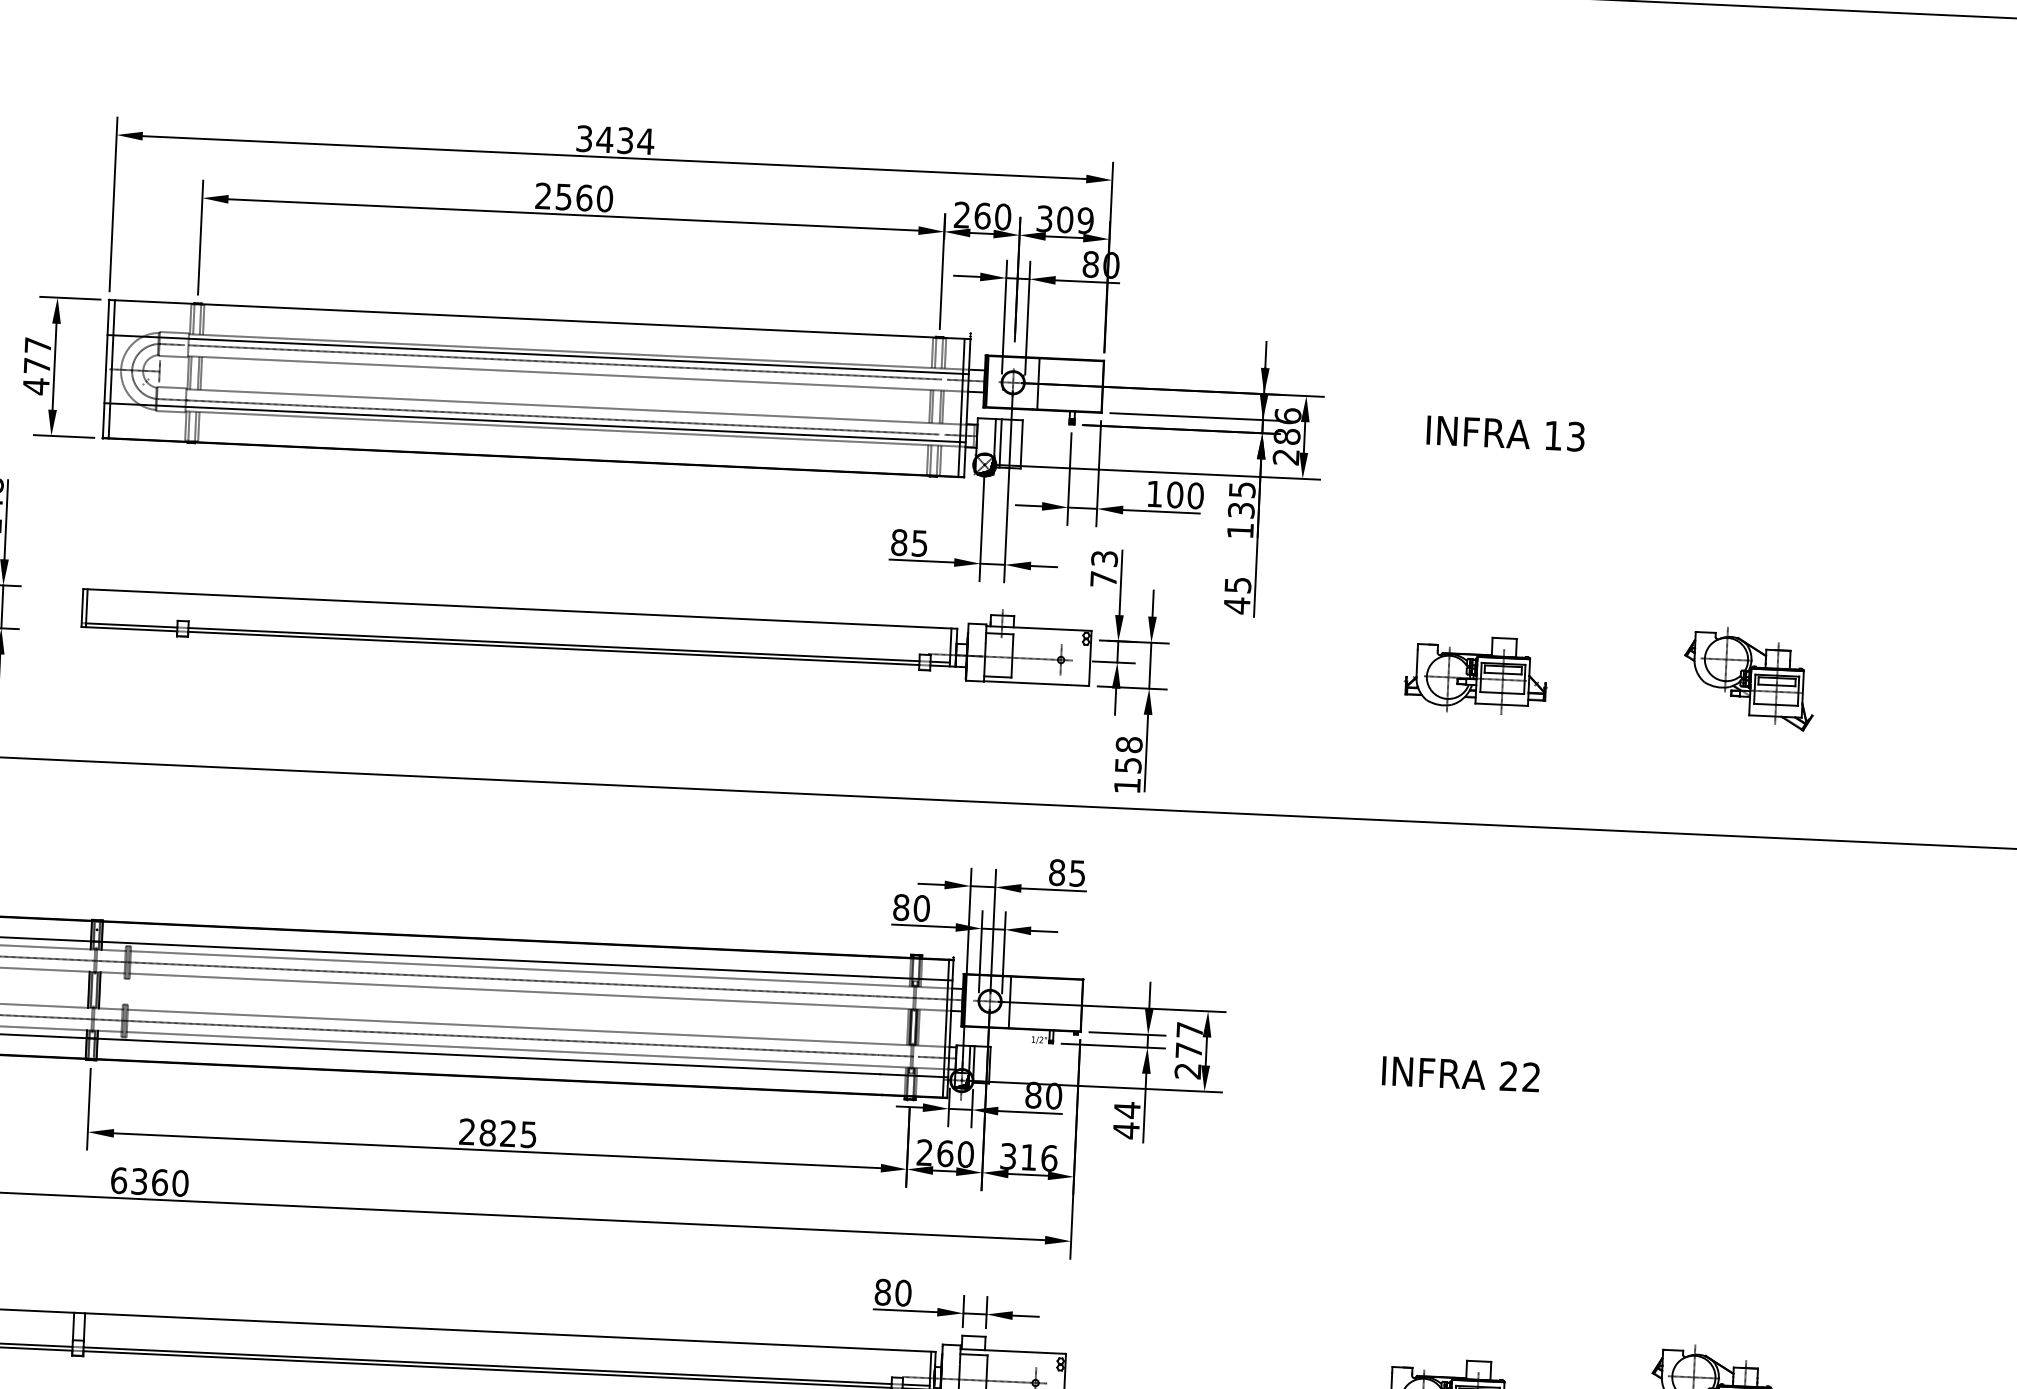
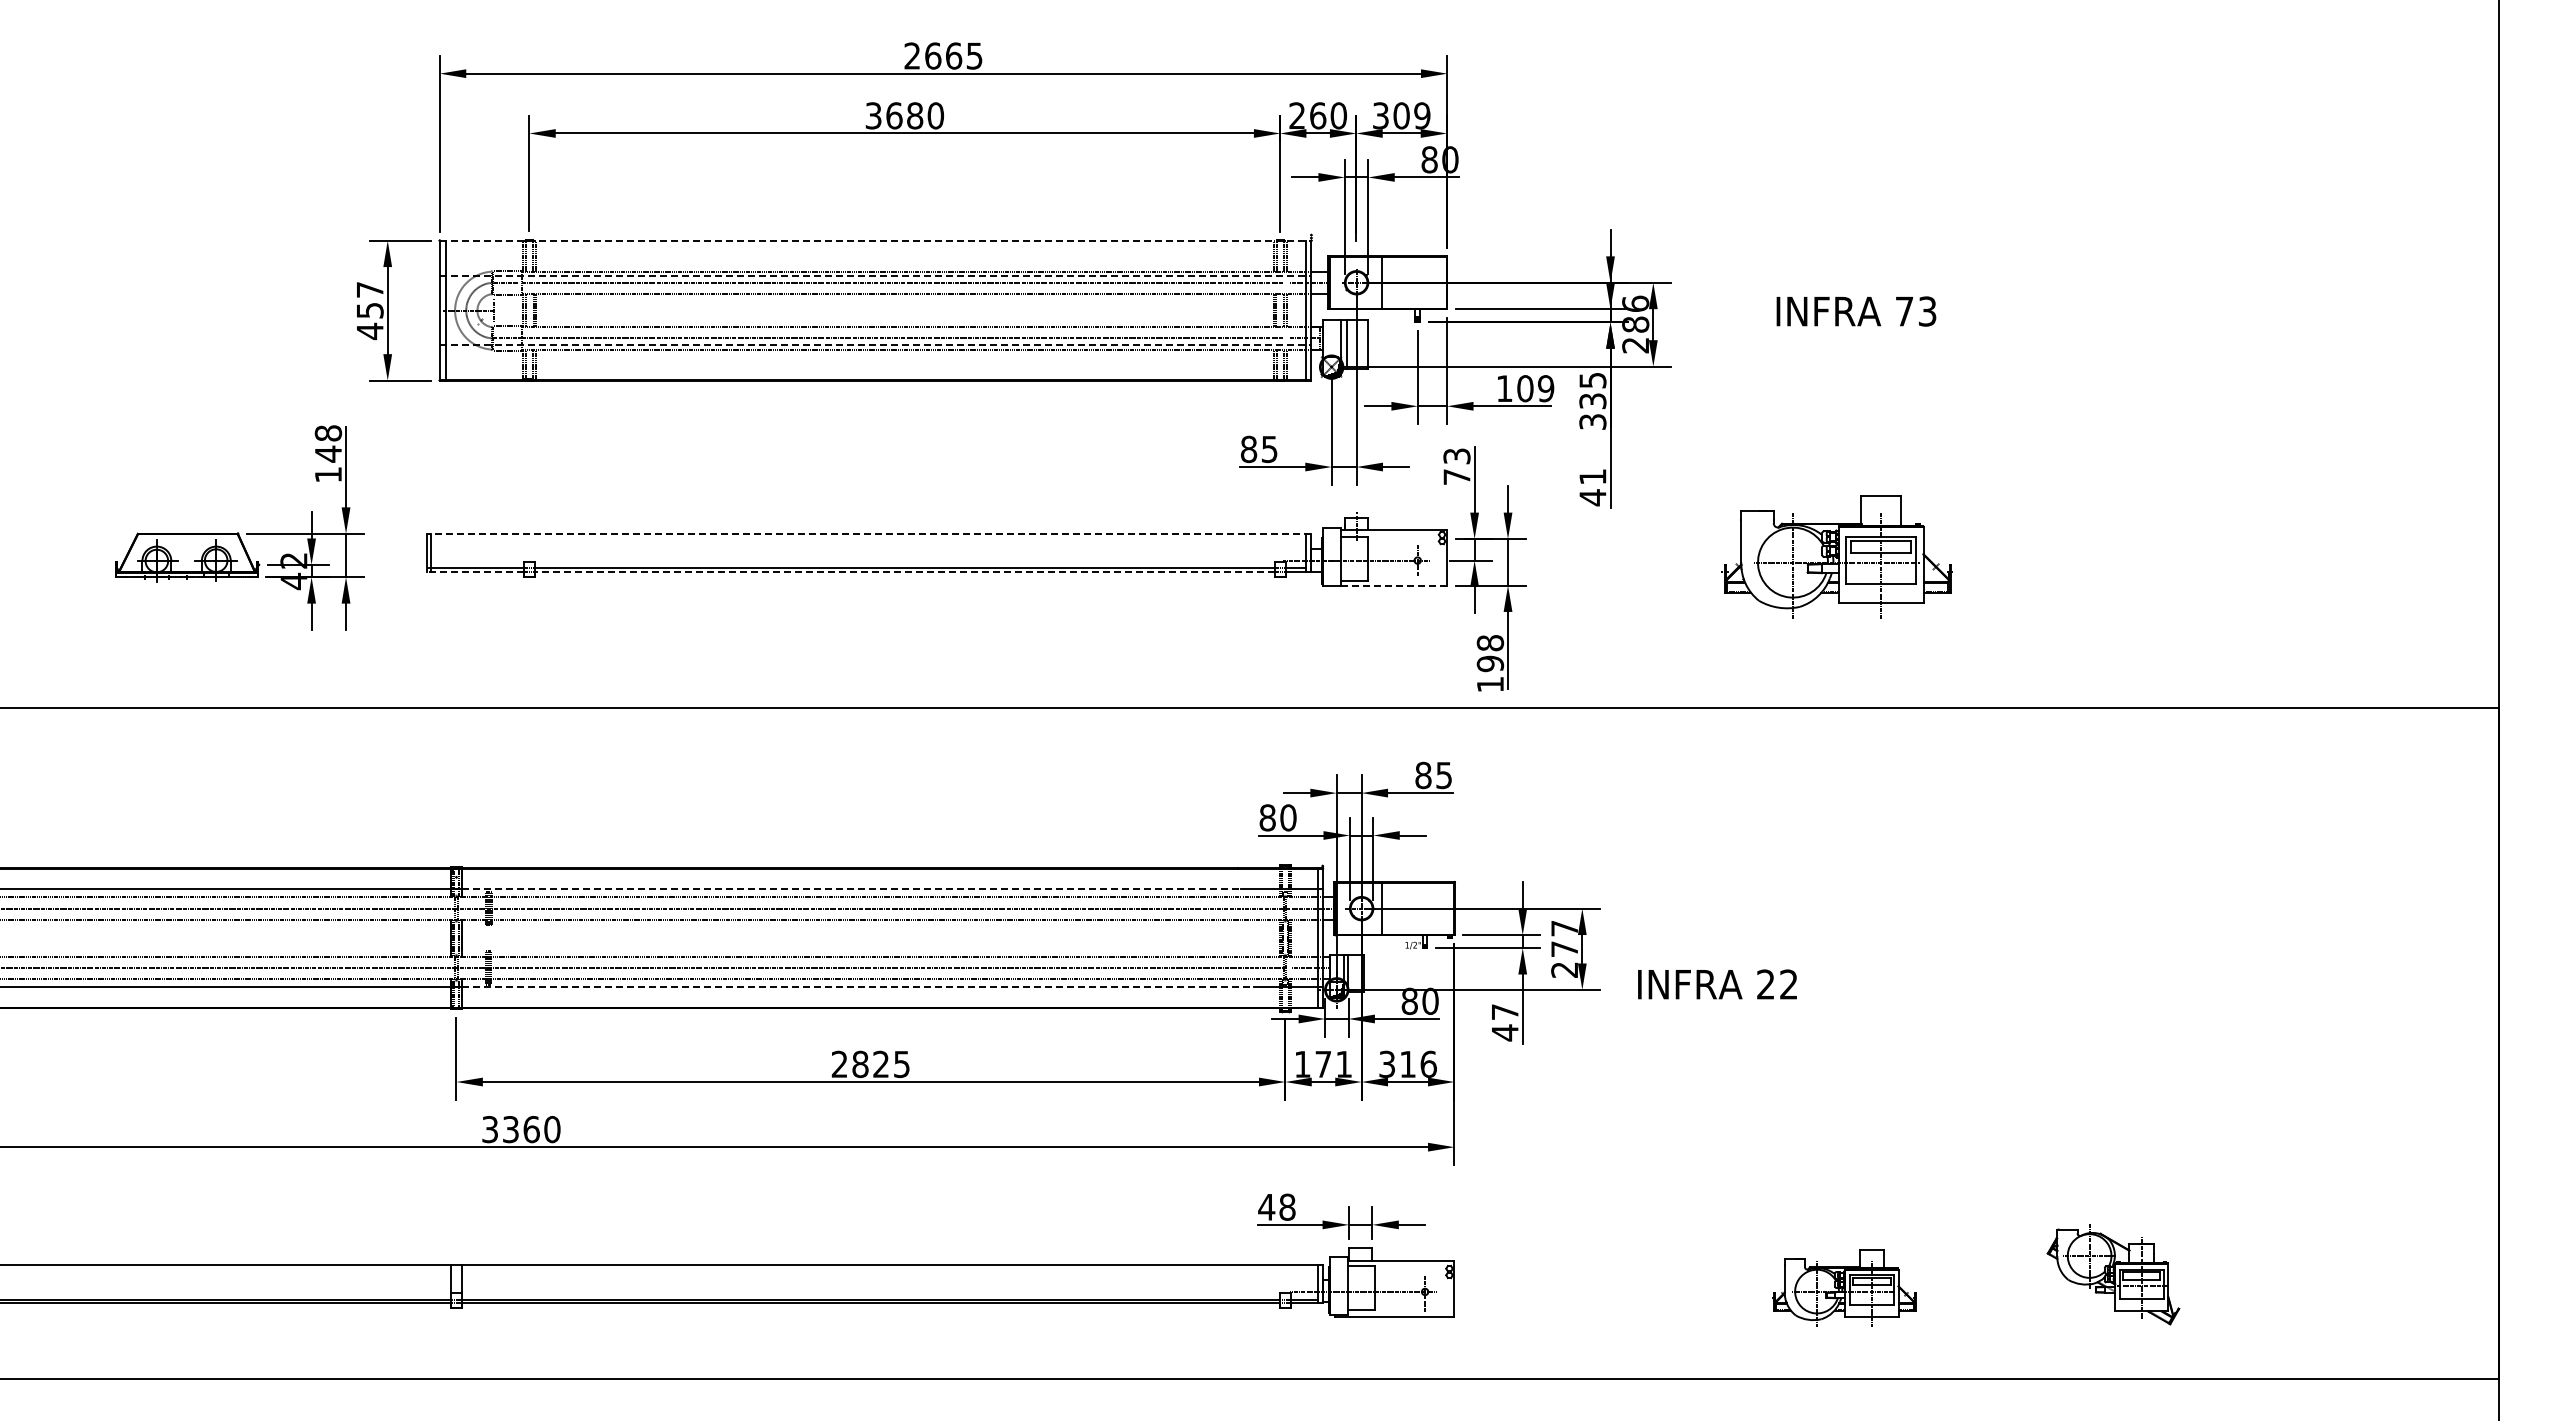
text: (615, 139) -> (943, 55), 3434 -> 2665
text: (564, 196) -> (894, 115), 2560 -> 3680
line: (539, 319) -> (875, 240), solid -> dashed
line: (538, 354) -> (875, 276), solid -> dashed
text: (37, 365) -> (370, 310), 477 -> 457
line: (534, 423) -> (875, 345), solid -> dashed
text: (1553, 435) -> (1904, 311), 13 -> 73
text: (1196, 495) -> (1546, 388), 100 -> 109
text: (1240, 530) -> (1592, 421), 135 -> 335
text: (1237, 584) -> (1592, 476), 45 -> 41
line: (519, 608) -> (868, 533), solid -> dashed
line: (128, 629) -> (474, 572), solid -> dashed
line: (553, 648) -> (904, 572), solid -> dashed
part: (1476, 674) -> (1837, 556), size x1.6
part: (1749, 678) -> (2113, 547), removed
line: (1037, 683) -> (1394, 585), solid -> dashed
text: (1127, 764) -> (1489, 663), 158 -> 198
line: (480, 959) -> (845, 889), solid -> dashed
line: (483, 1056) -> (852, 987), solid -> dashed
text: (1460, 1074) -> (1717, 984), moved
text: (1127, 1109) -> (1505, 1011), 44 -> 47
text: (945, 1153) -> (1323, 1064), 260 -> 171
text: (119, 1180) -> (490, 1129), 6360 -> 3360
text: (892, 1291) -> (1276, 1206), 80 -> 48

